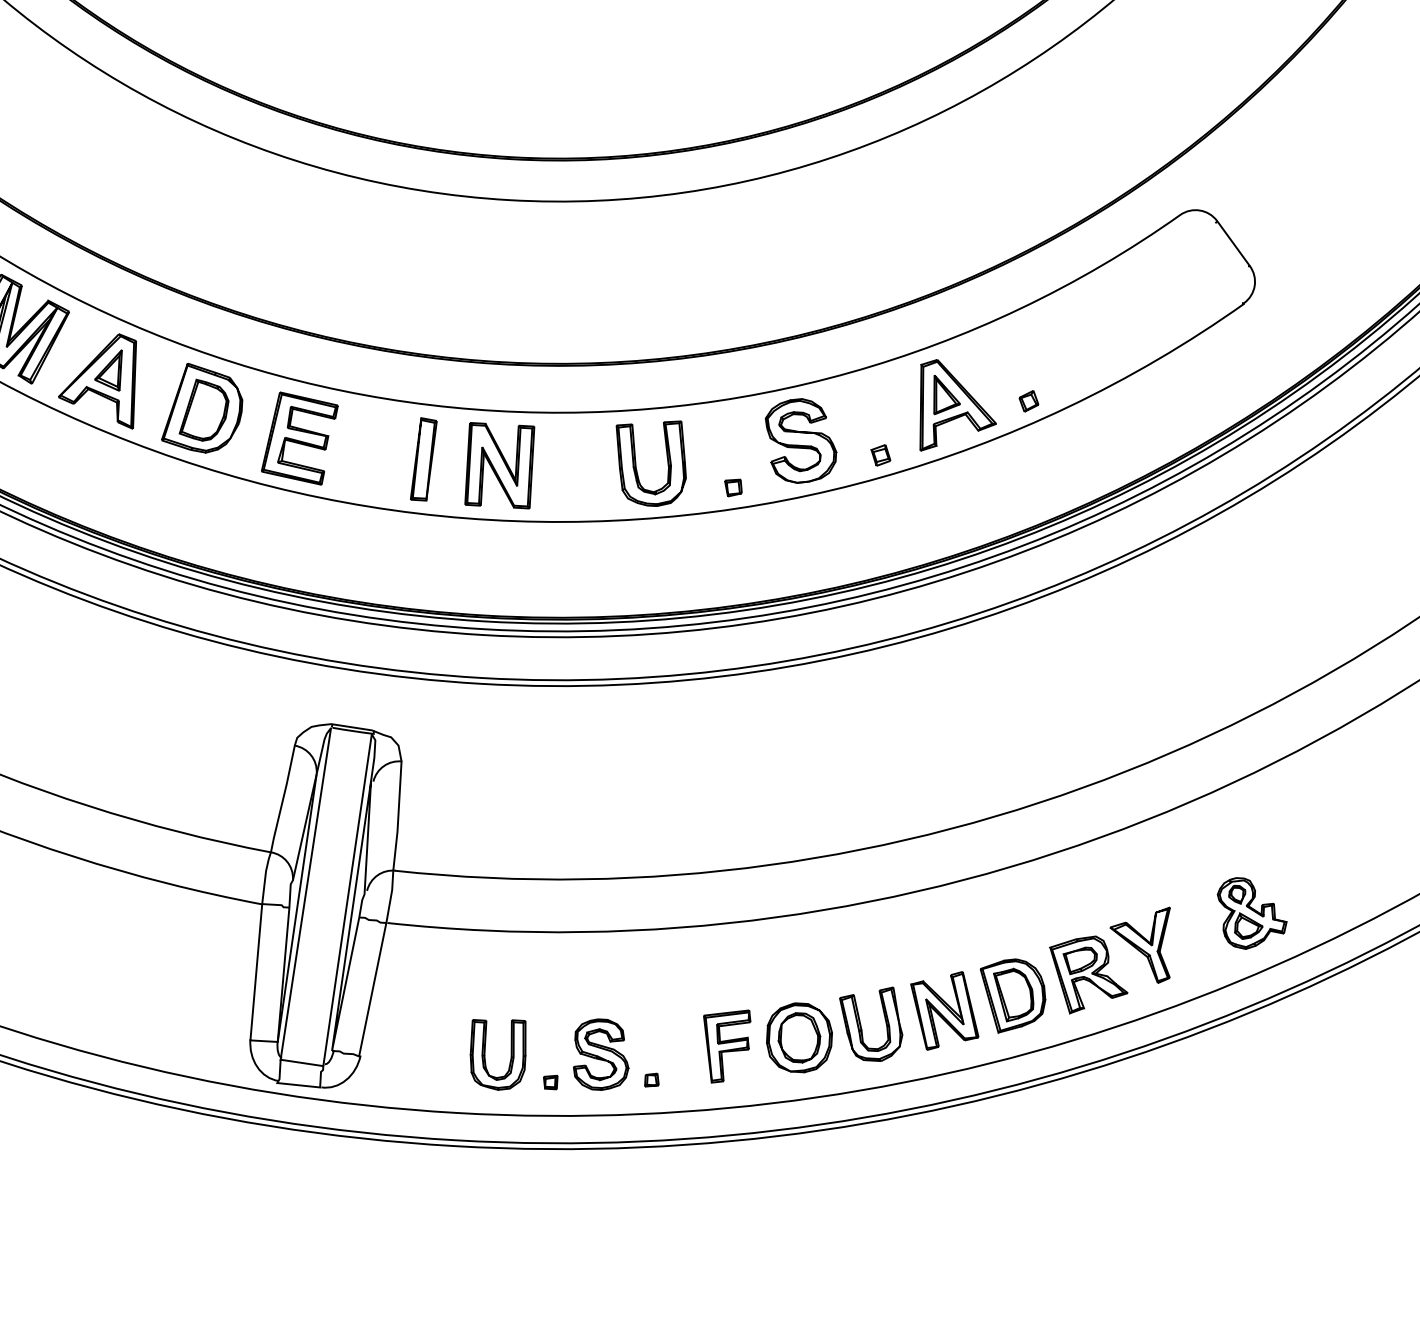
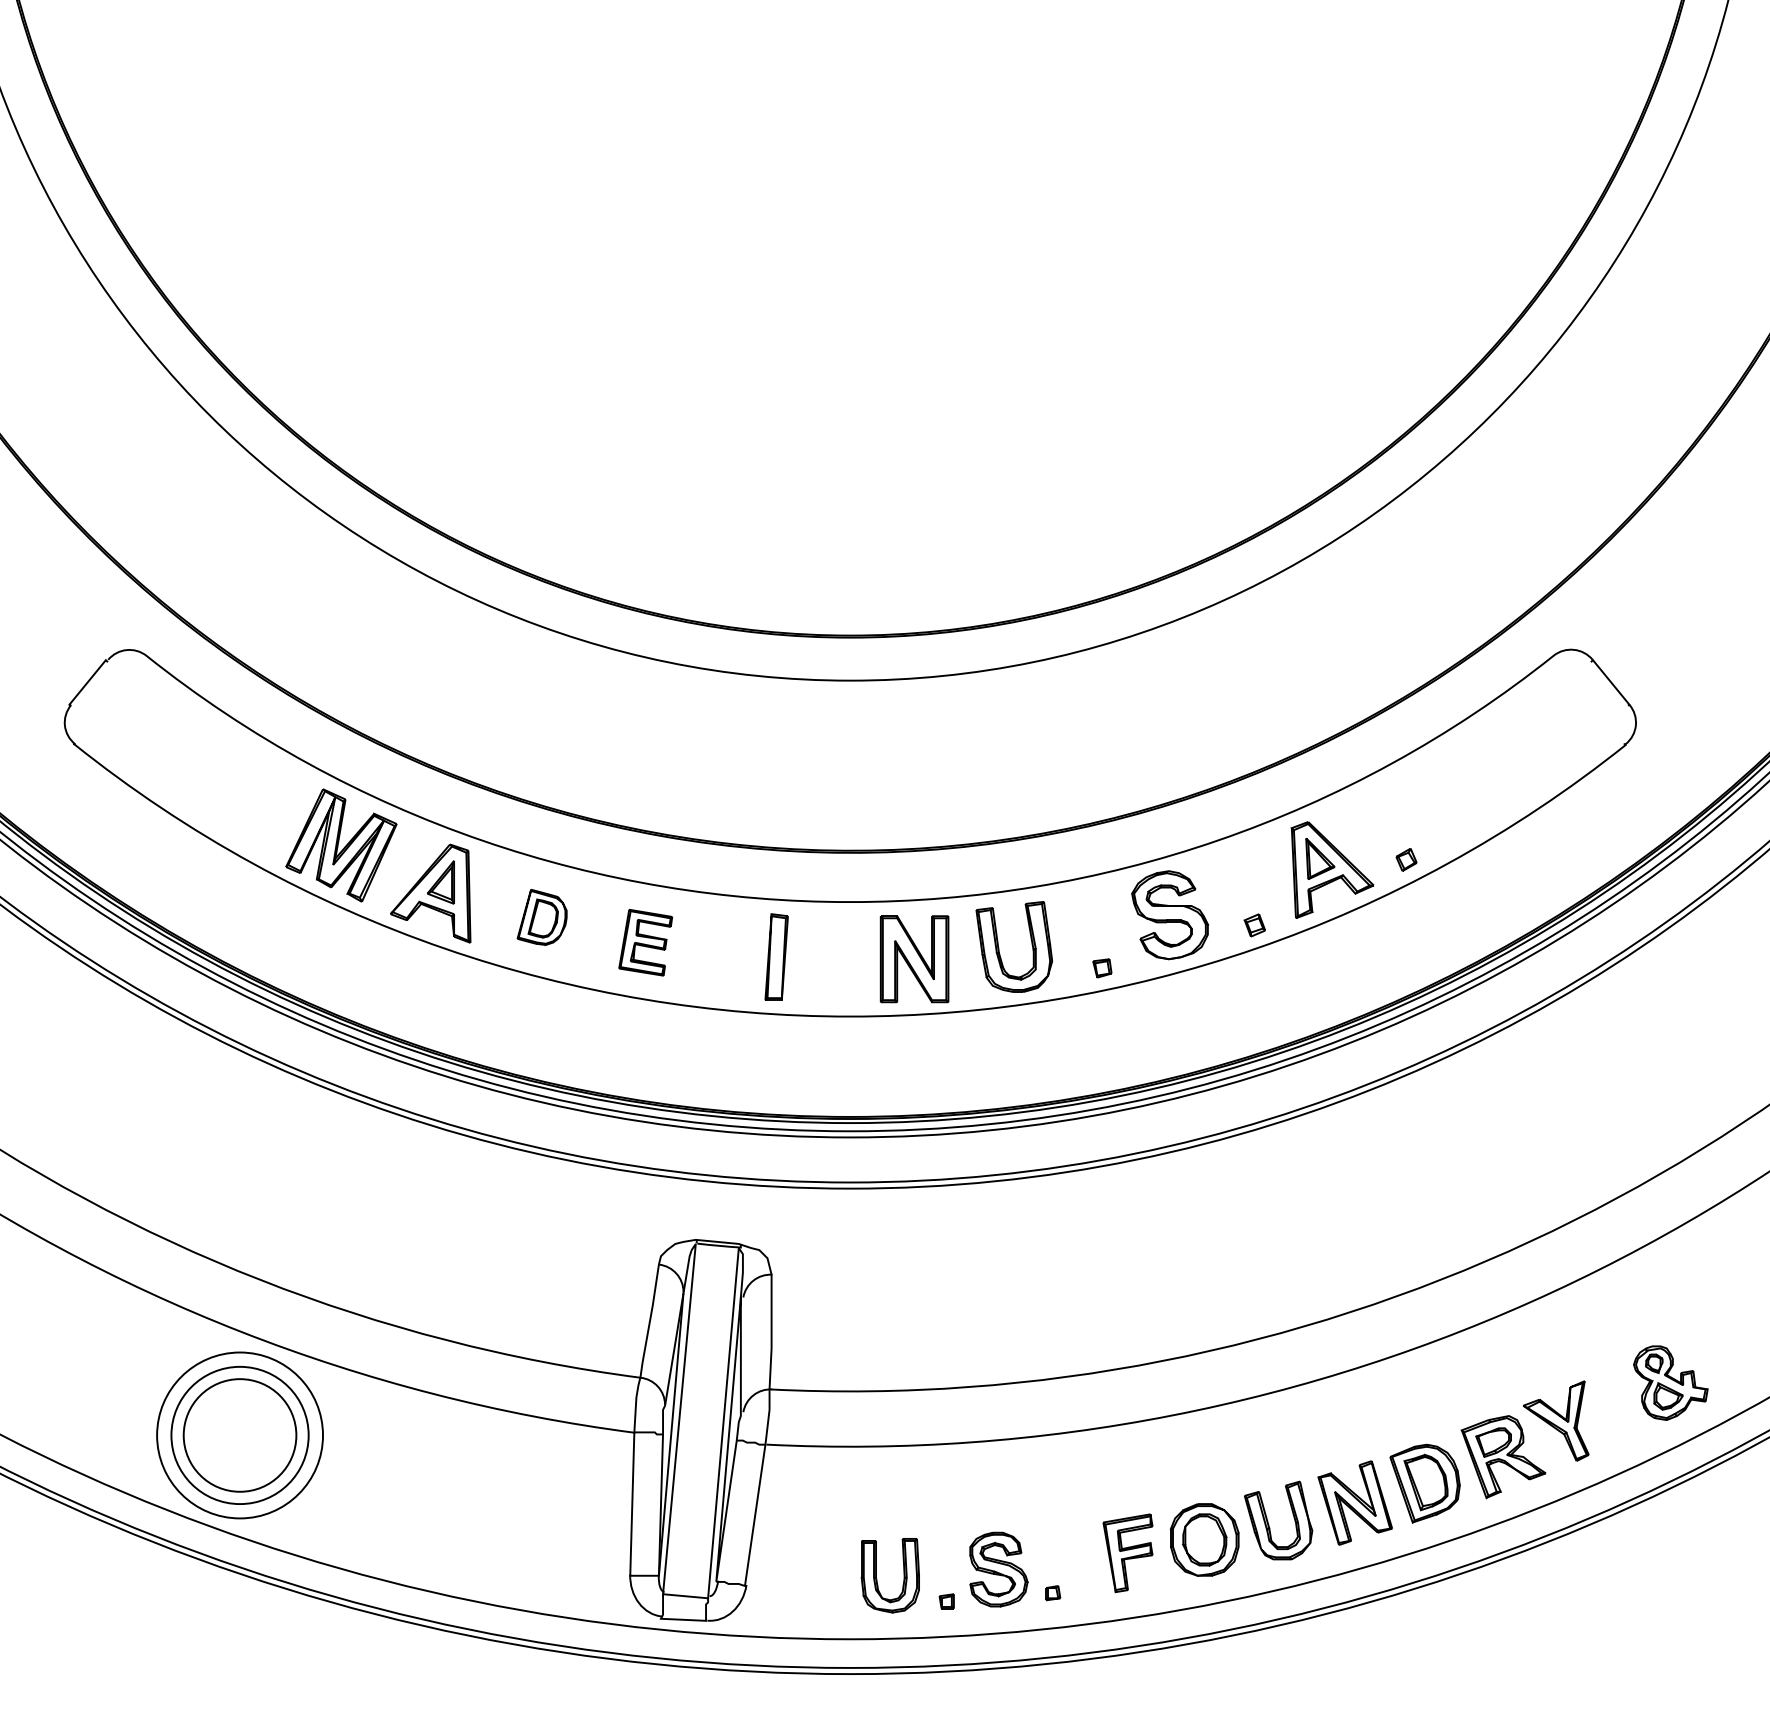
part: (202, 408) -> (541, 917), size x0.6
part: (299, 438) -> (645, 942), size x0.7
part: (499, 465) -> (914, 959), moved

